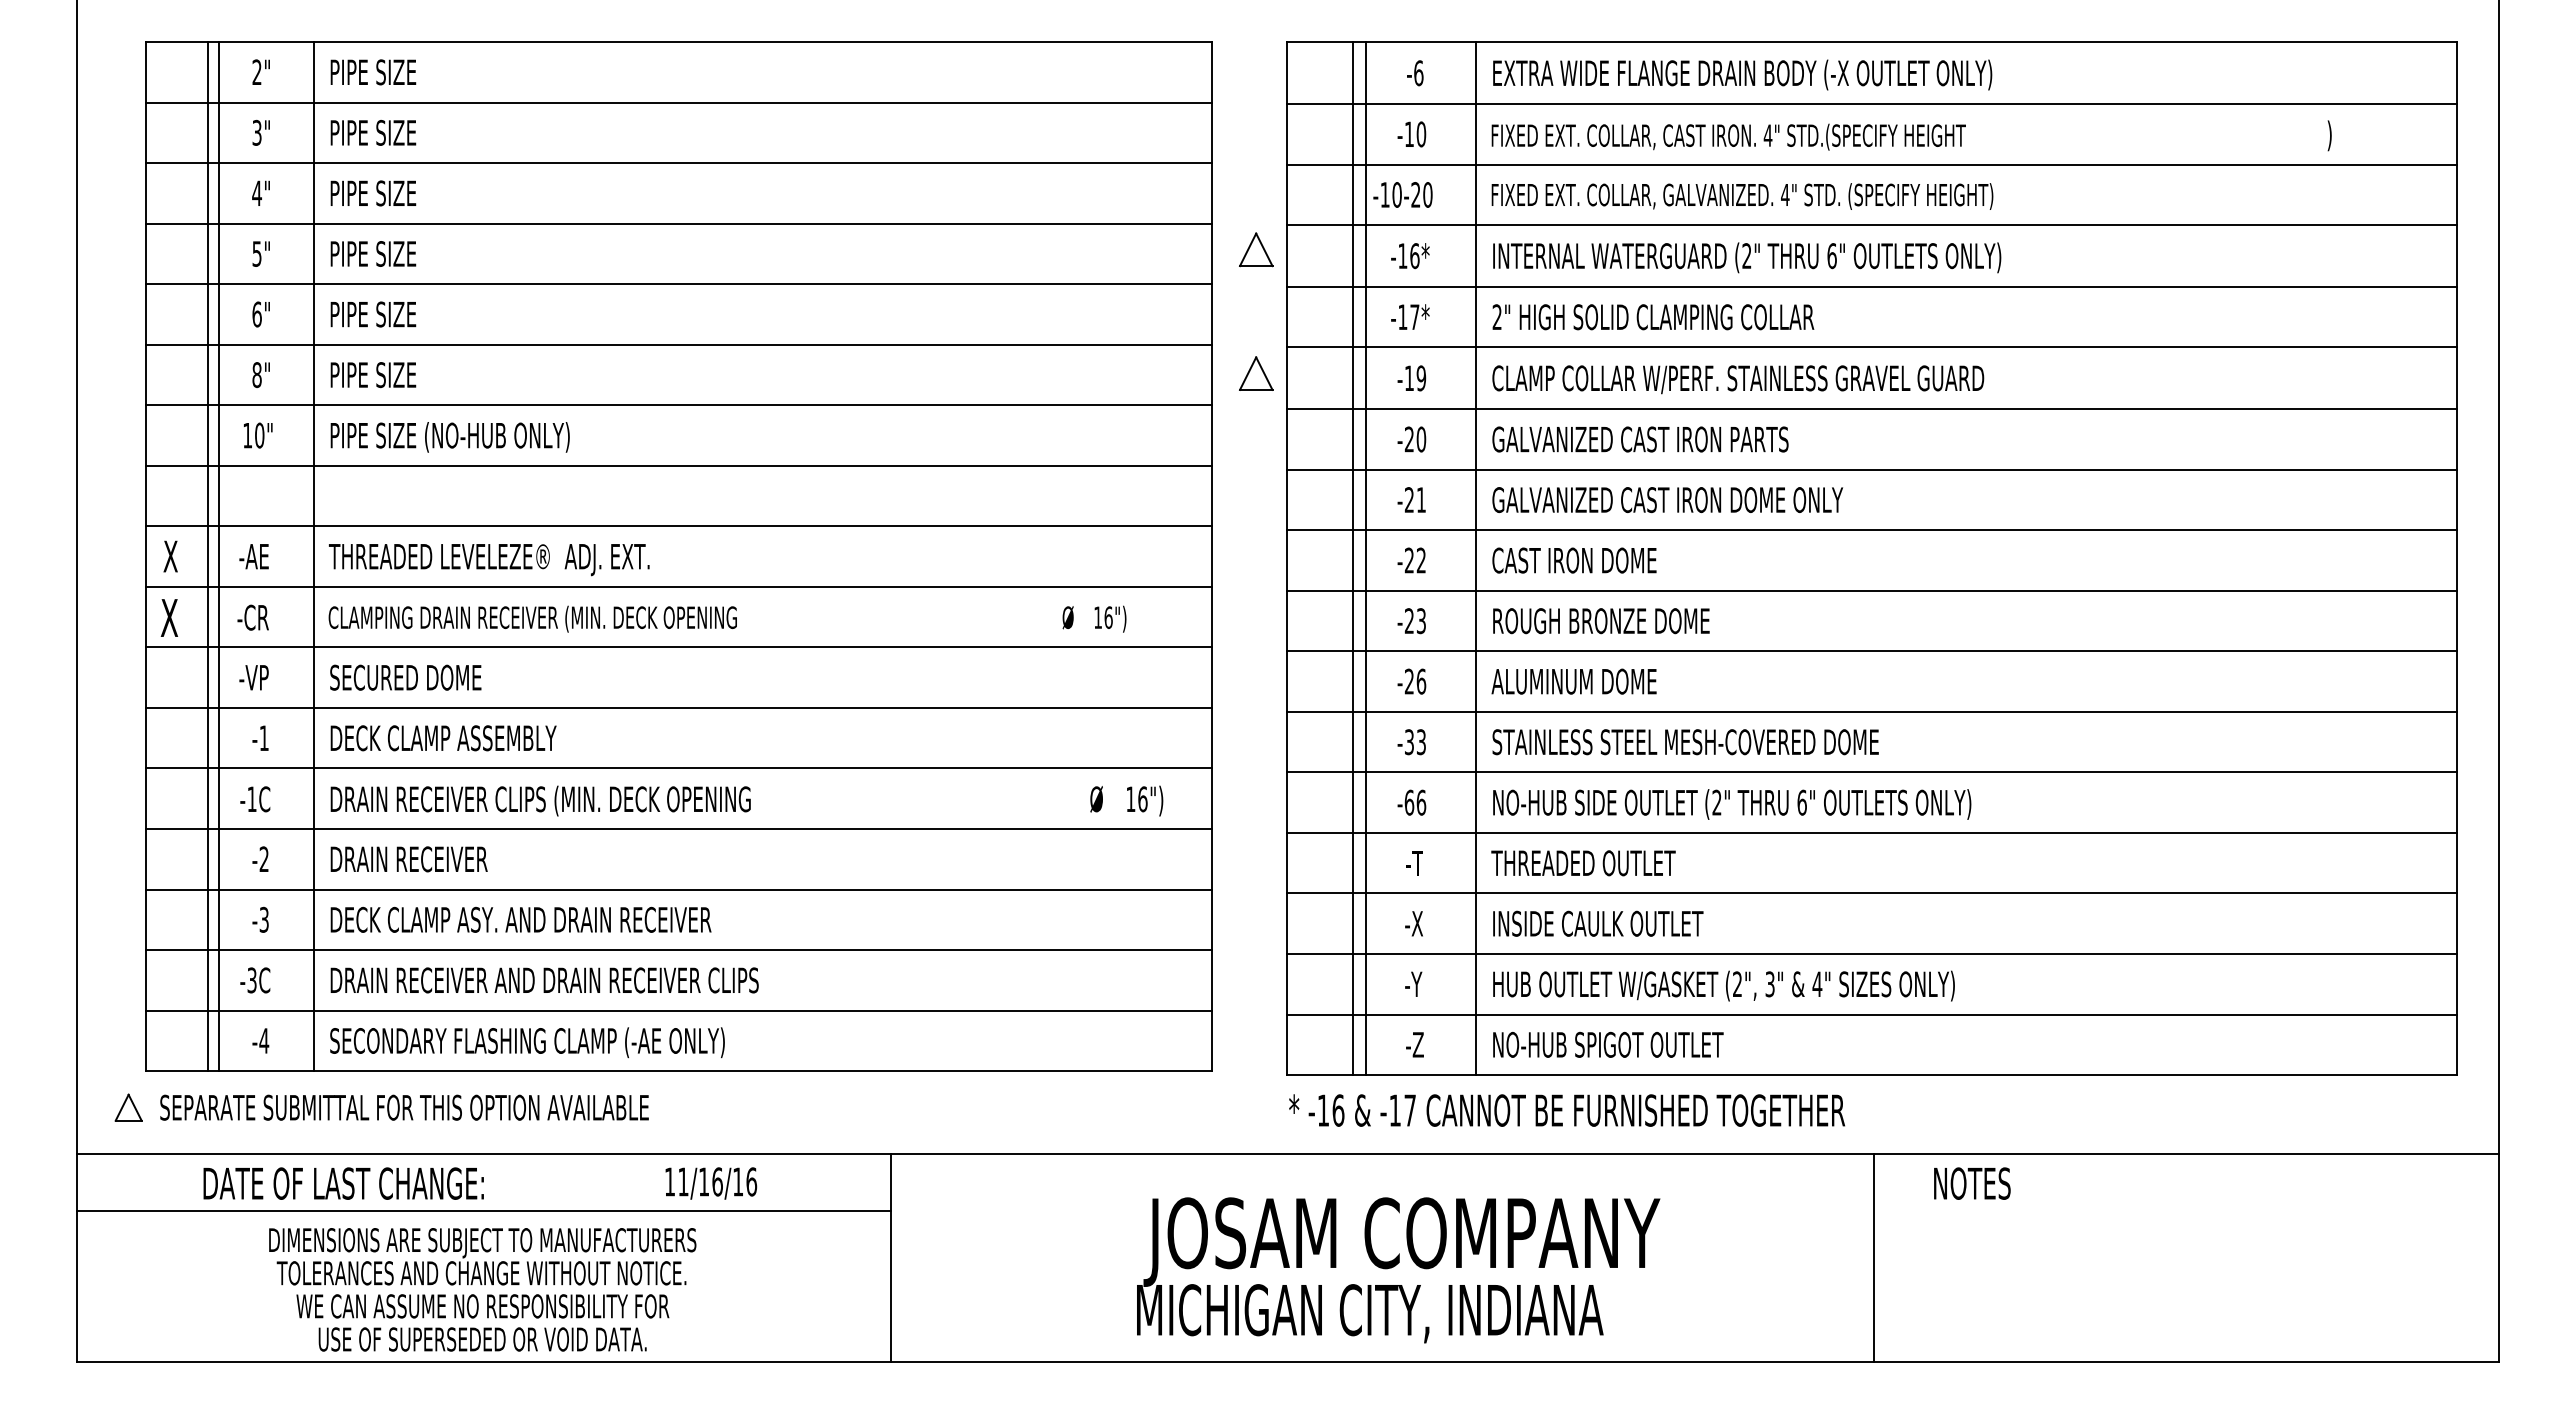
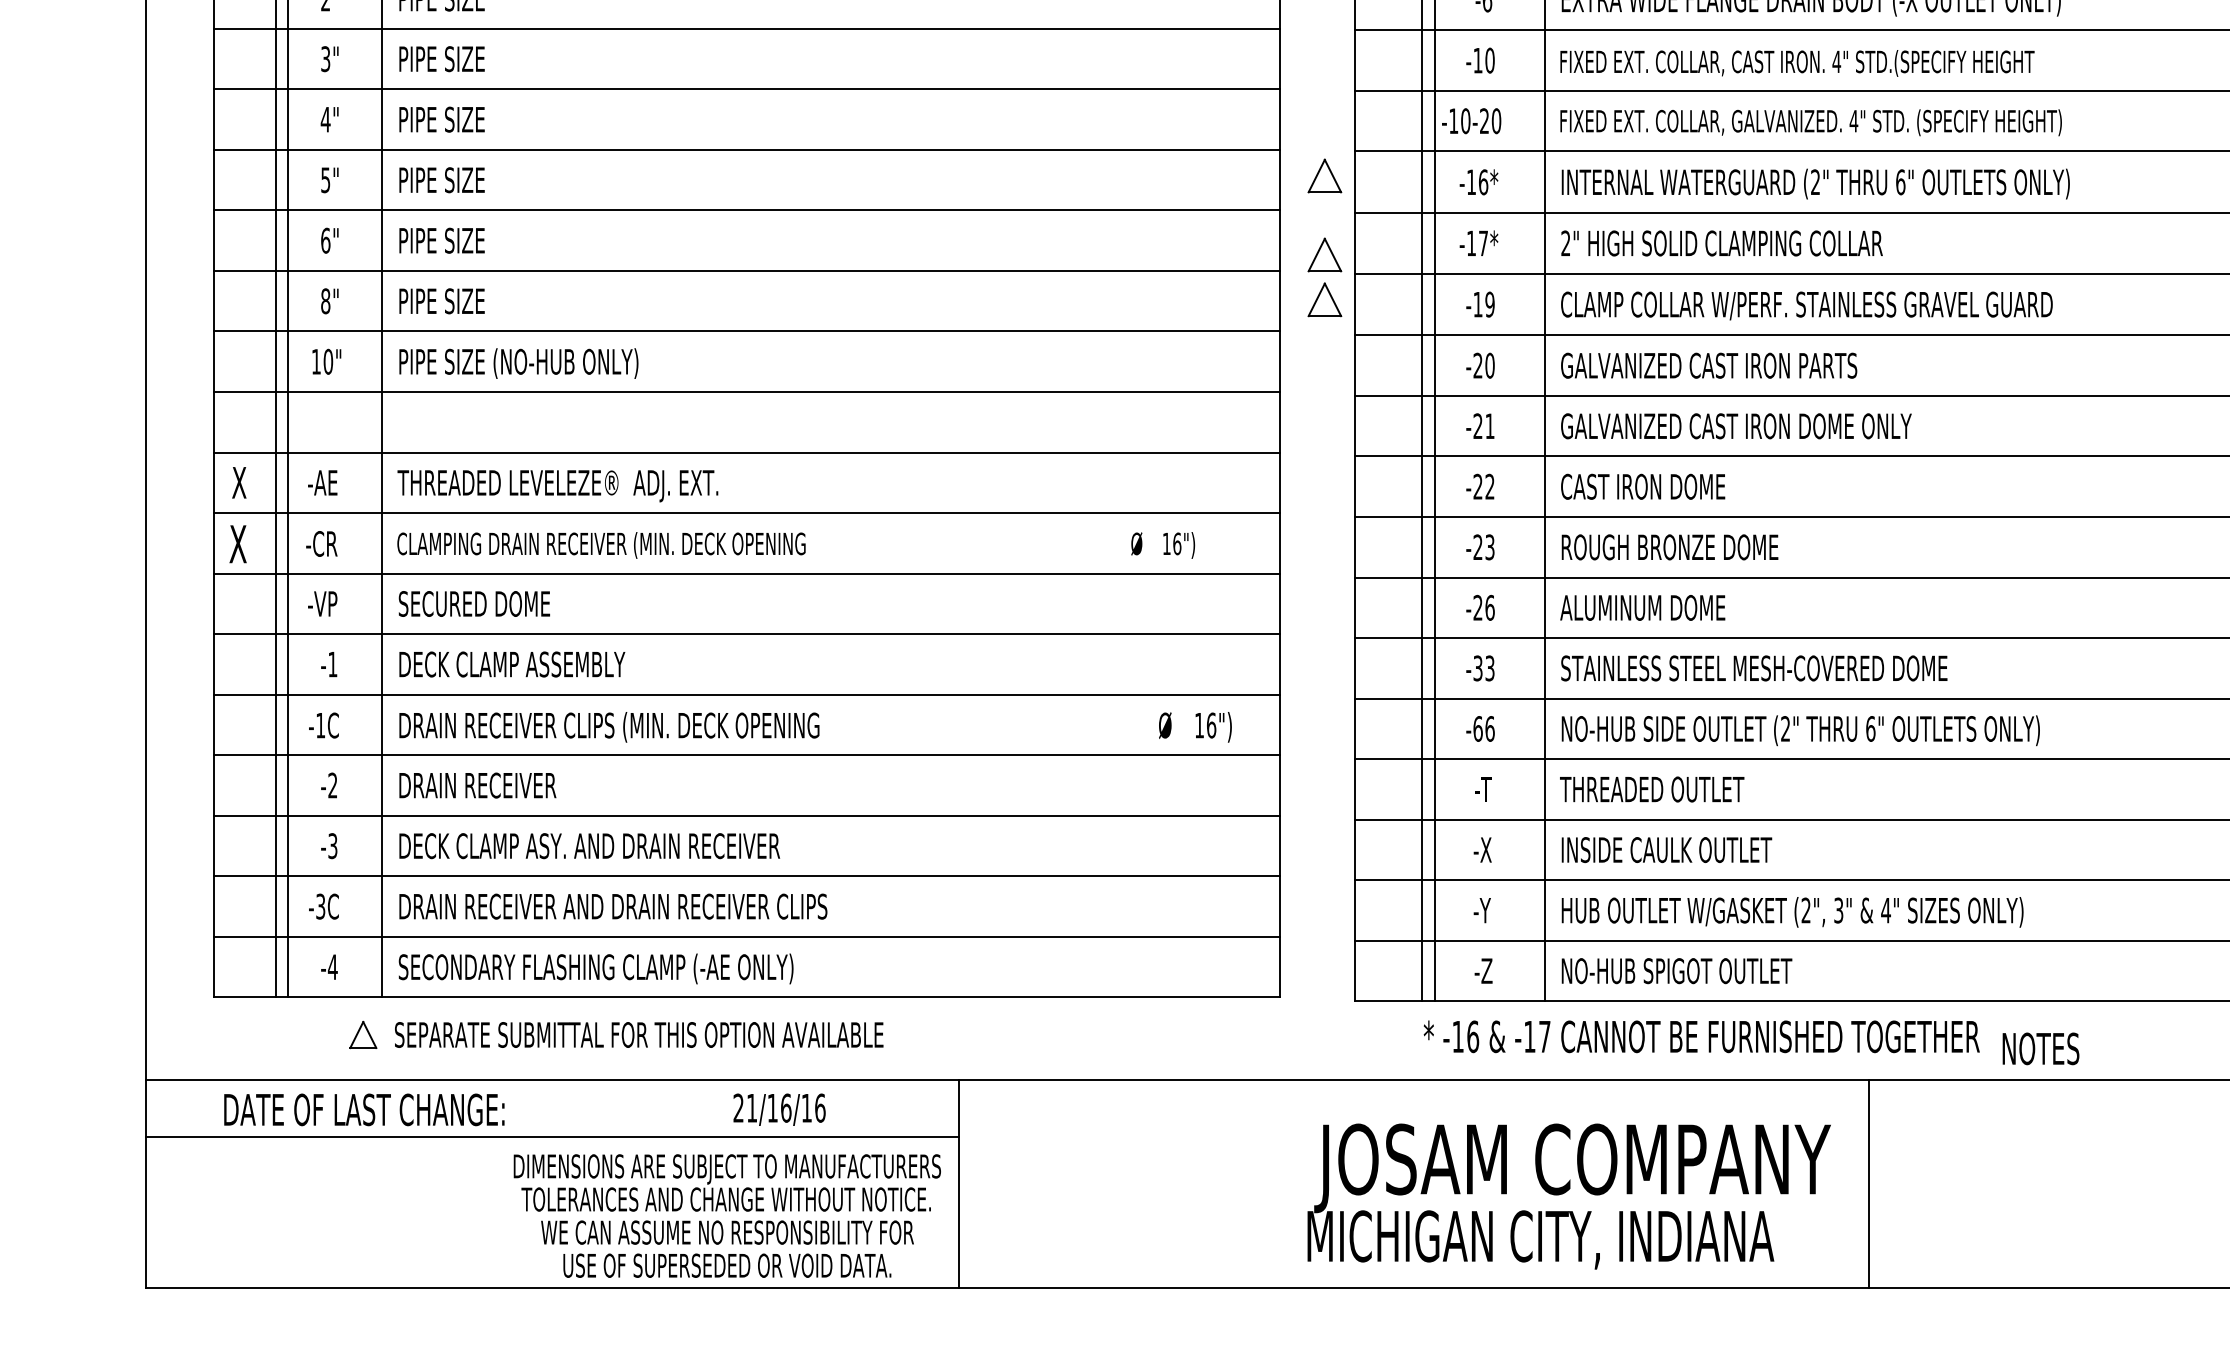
part: (1256, 328) -> (1325, 254), added
part: (381, 1107) -> (616, 1034), moved
text: (1566, 1110) -> (1701, 1036), moved
text: (669, 1181) -> (738, 1107), 11/16/16 -> 21/16/16
text: (343, 1183) -> (364, 1109), moved
text: (1972, 1183) -> (2041, 1048), moved
line: (1874, 1257) -> (1869, 1183), moved
text: (1398, 1270) -> (1569, 1196), moved
text: (482, 1289) -> (727, 1215), moved

